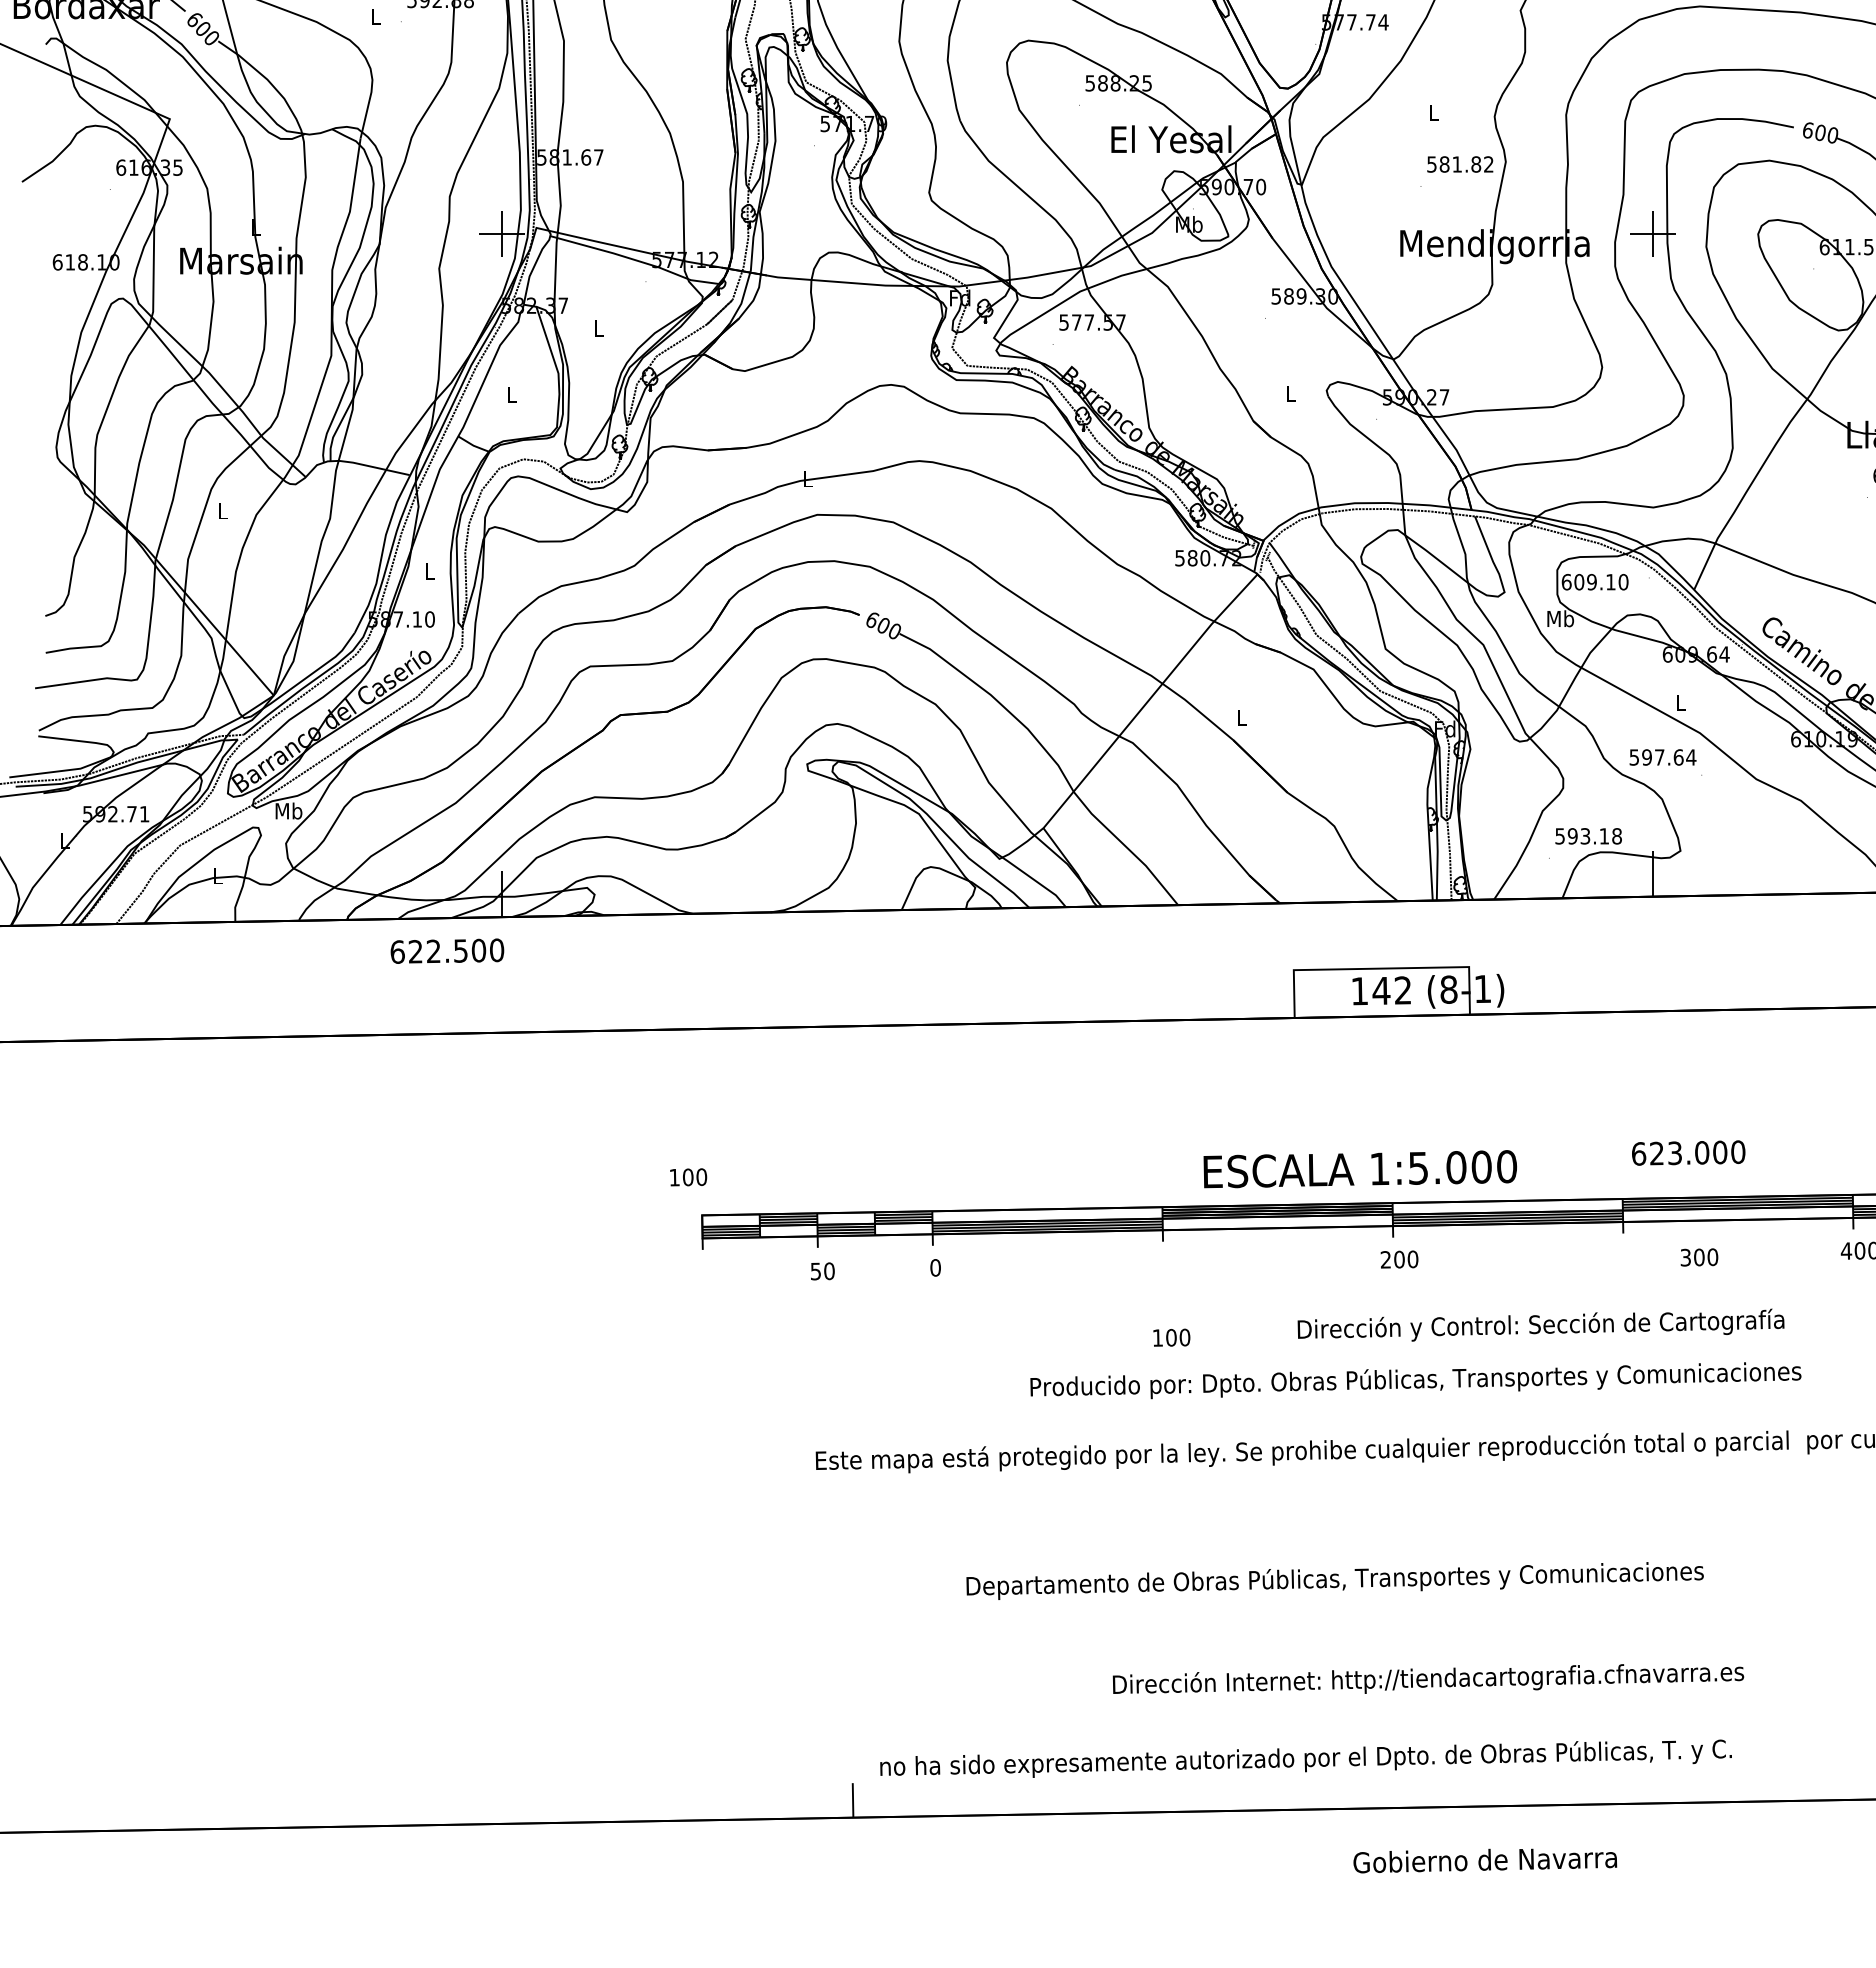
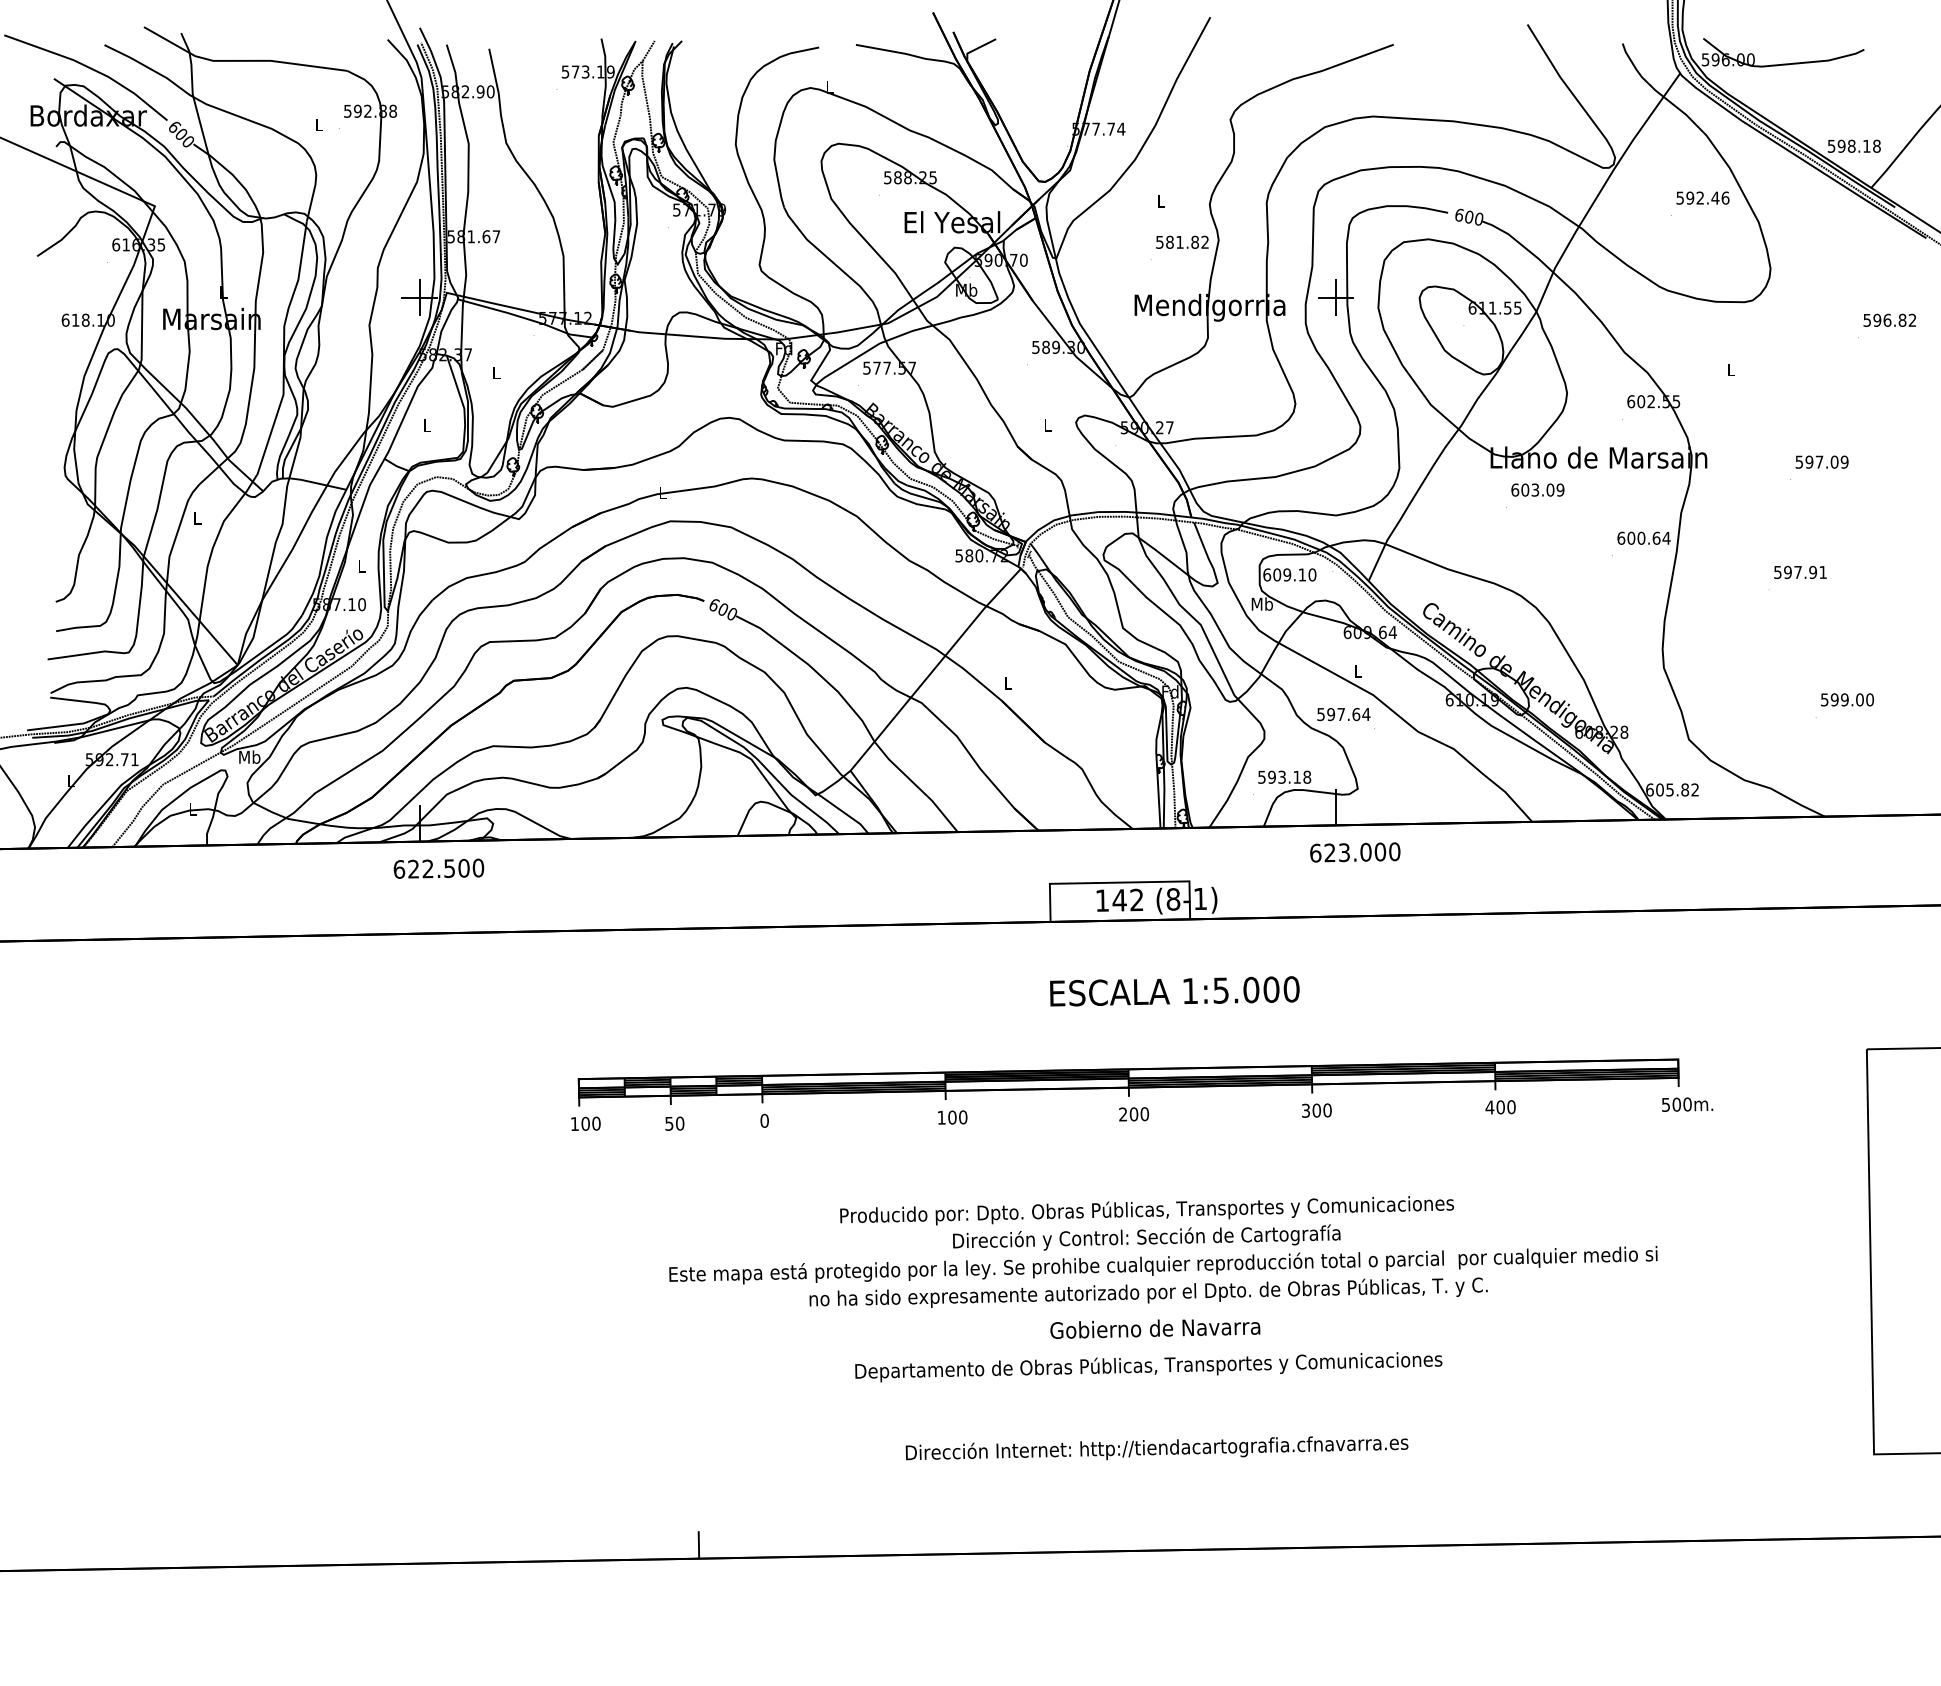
text: (446, 950) -> (438, 868), moved
text: (1688, 1153) -> (1355, 852), moved
text: (1359, 1169) -> (1174, 991), moved
text: (687, 1176) -> (585, 1123), moved
text: (1698, 1257) -> (1316, 1110), moved
text: (1540, 1325) -> (1146, 1237), moved
text: (1171, 1337) -> (952, 1117), moved
text: (1334, 1581) -> (1148, 1367), moved
text: (1305, 1758) -> (1148, 1292), moved
text: (1485, 1860) -> (1155, 1328), moved

